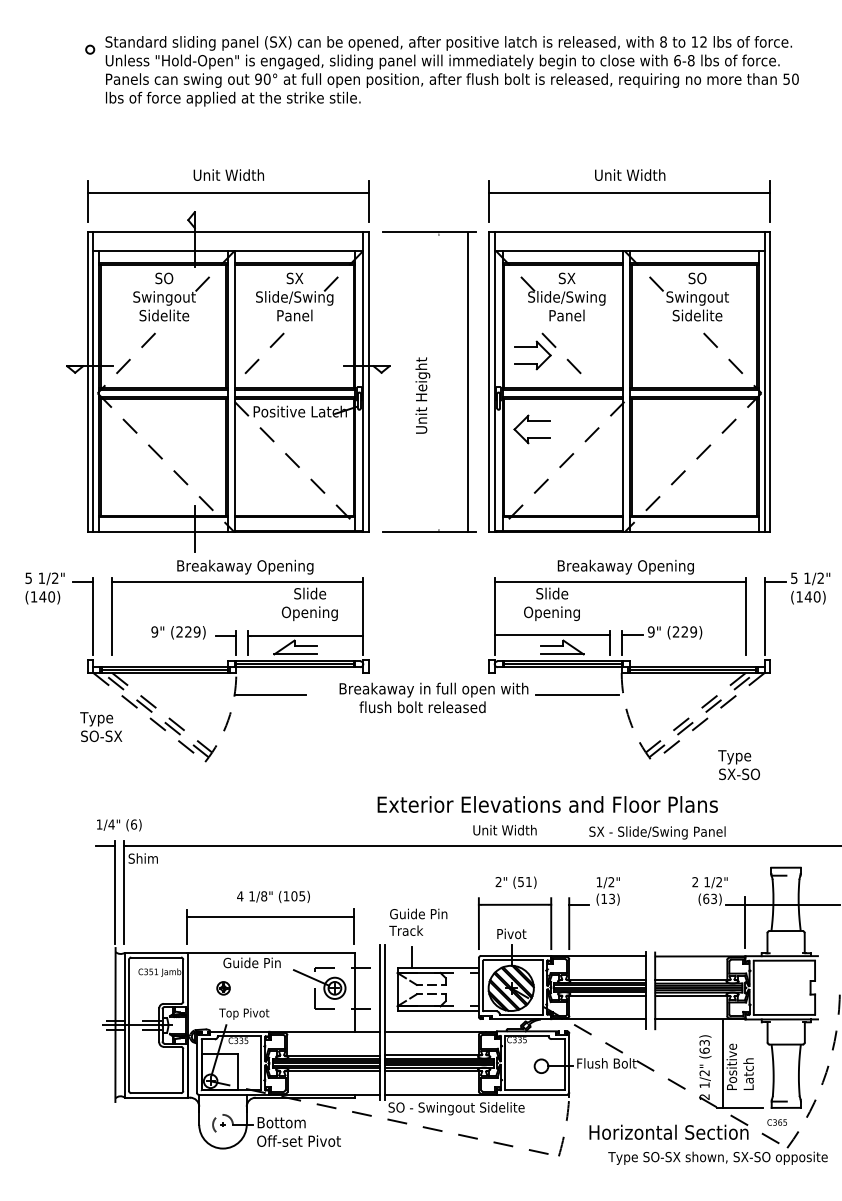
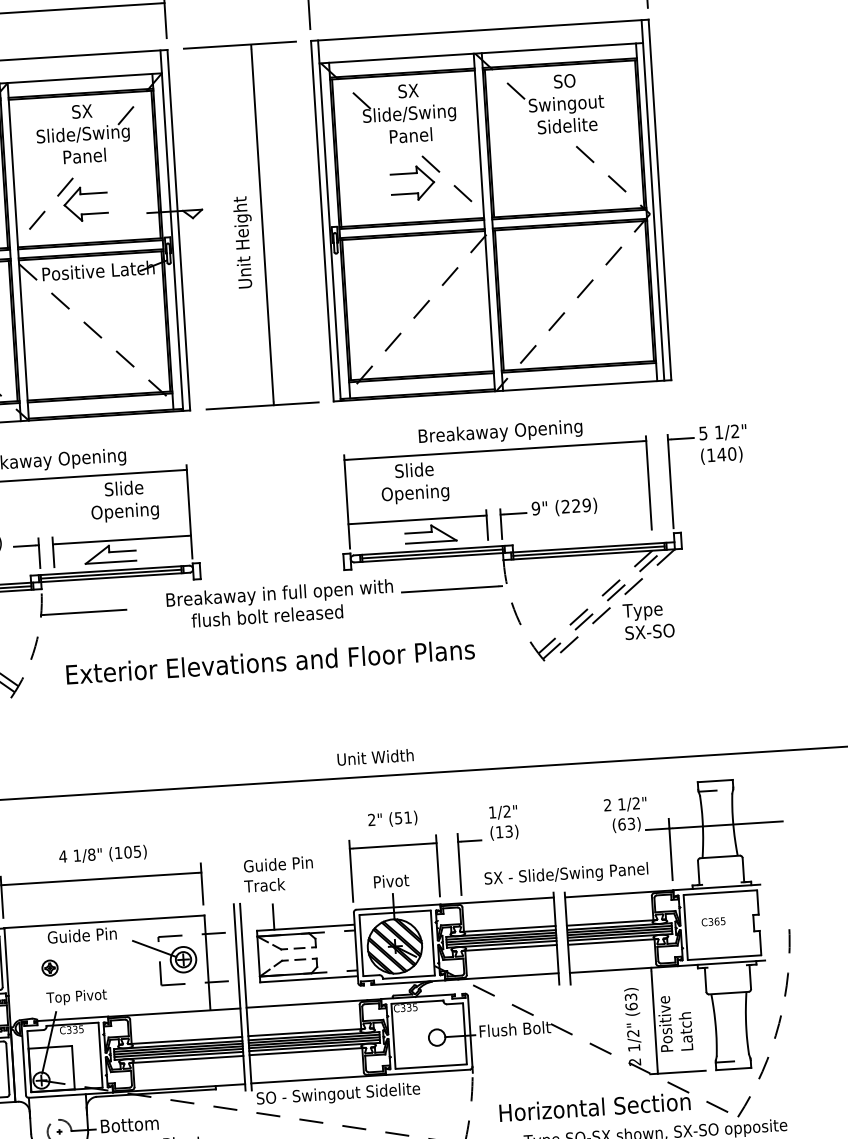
part: (547, 353) -> (430, 180), moved
line: (467, 382) -> (262, 225), moved
part: (531, 421) -> (84, 194), moved
text: (738, 765) -> (648, 621), moved
text: (547, 804) -> (270, 661), moved
text: (657, 832) -> (566, 874), moved
text: (776, 1122) -> (712, 921), moved

